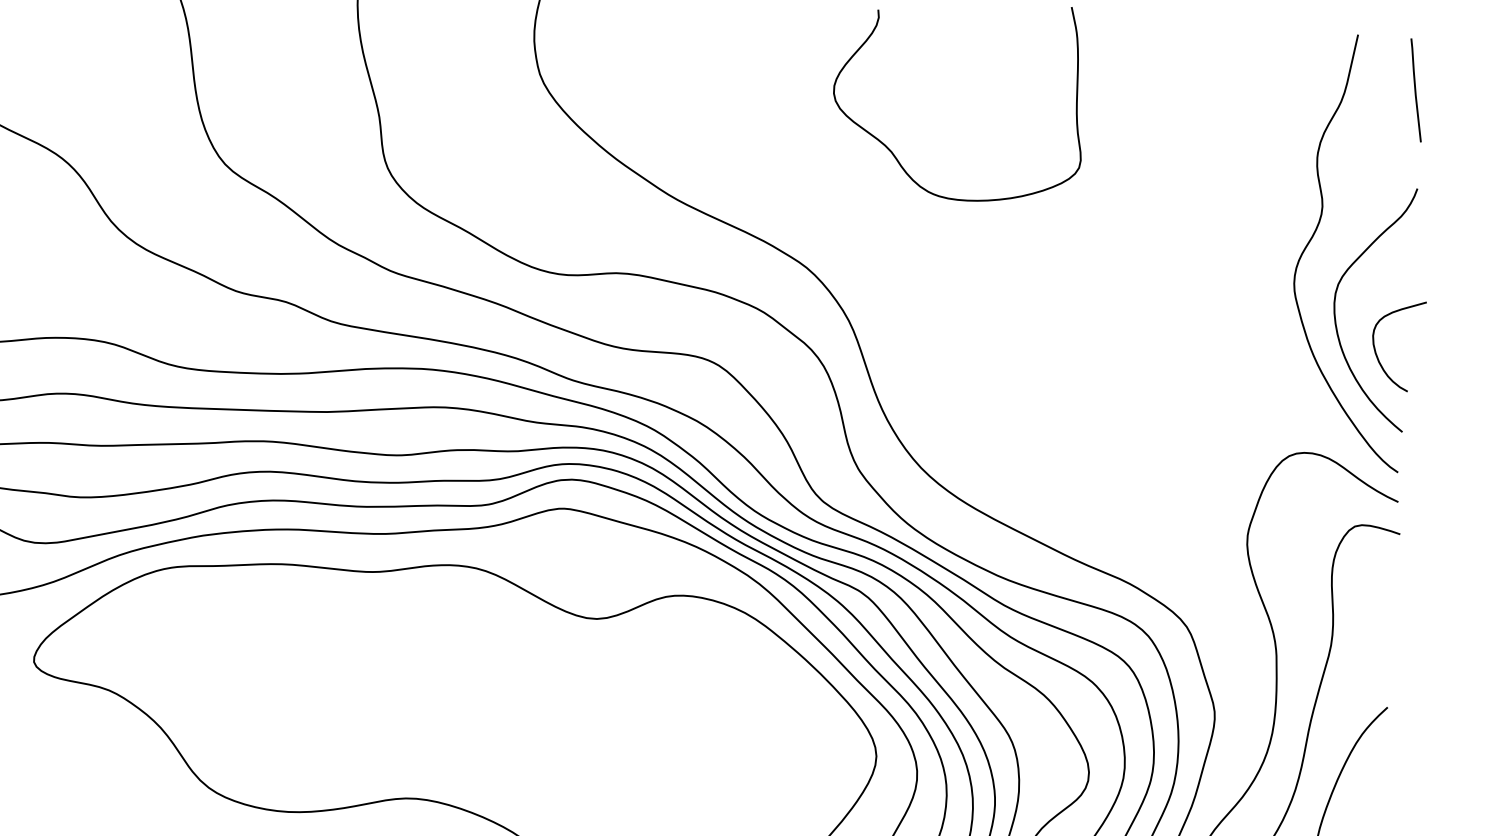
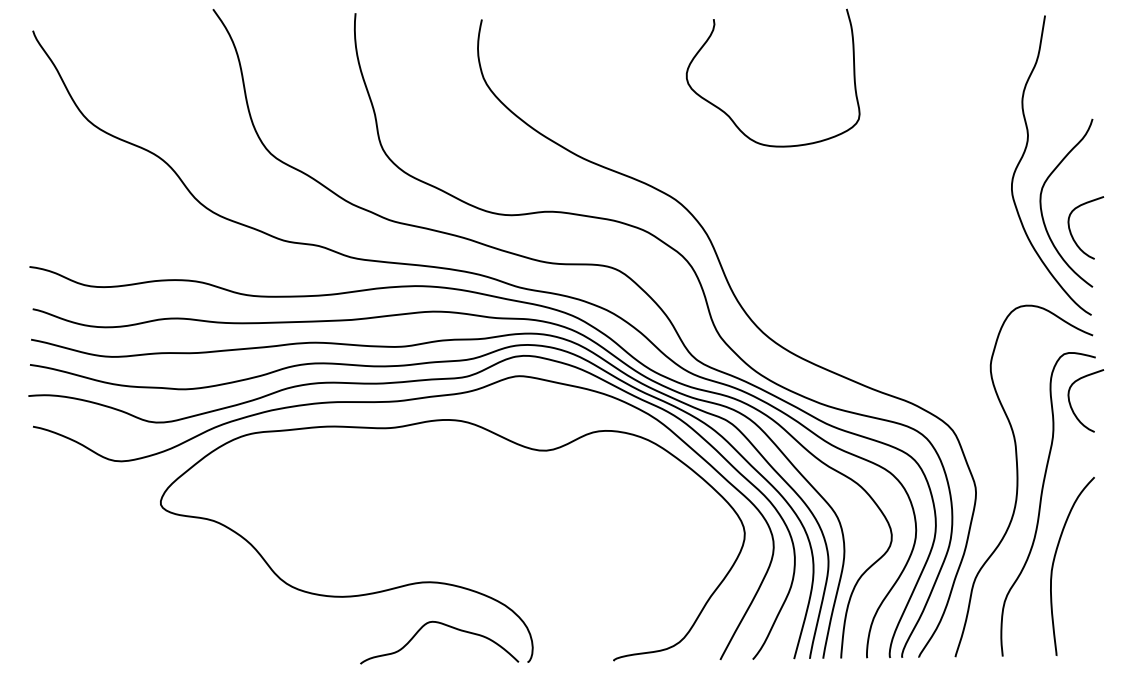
line: (1416, 89) -> (1087, 50), removed
curve: (1360, 599) -> (1071, 404), added

